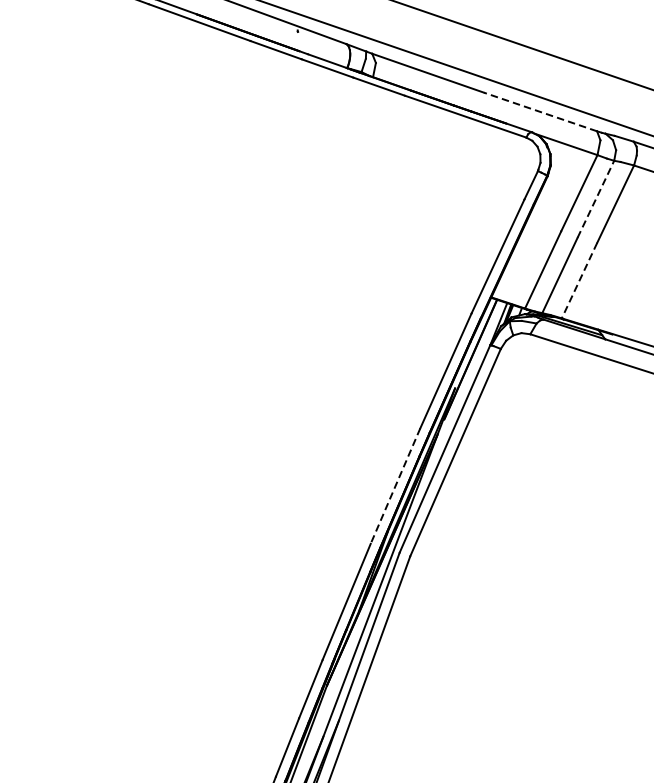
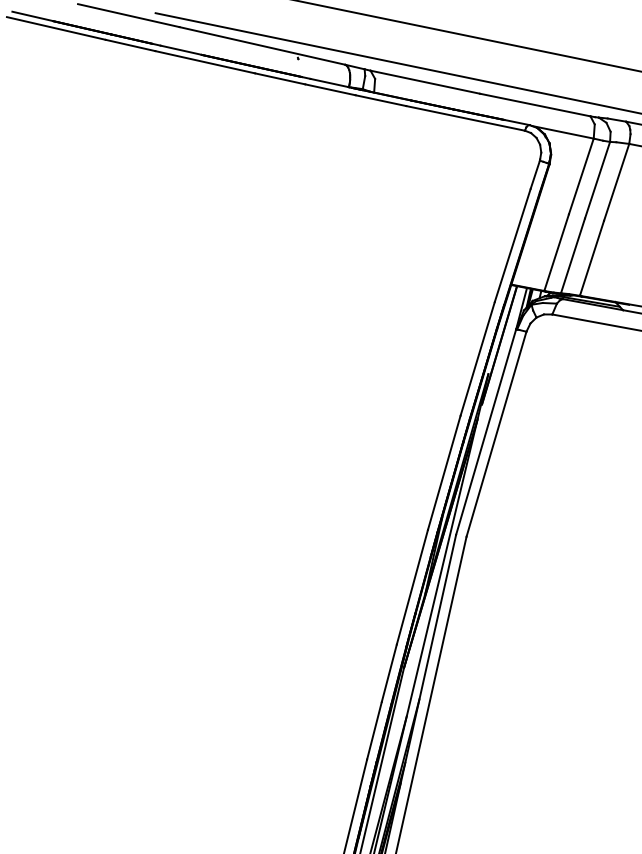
line: (539, 111) -> (534, 104), dashed -> solid
line: (595, 198) -> (597, 179), dashed -> solid
line: (579, 280) -> (591, 258), dashed -> solid
line: (395, 486) -> (444, 473), dashed -> solid

